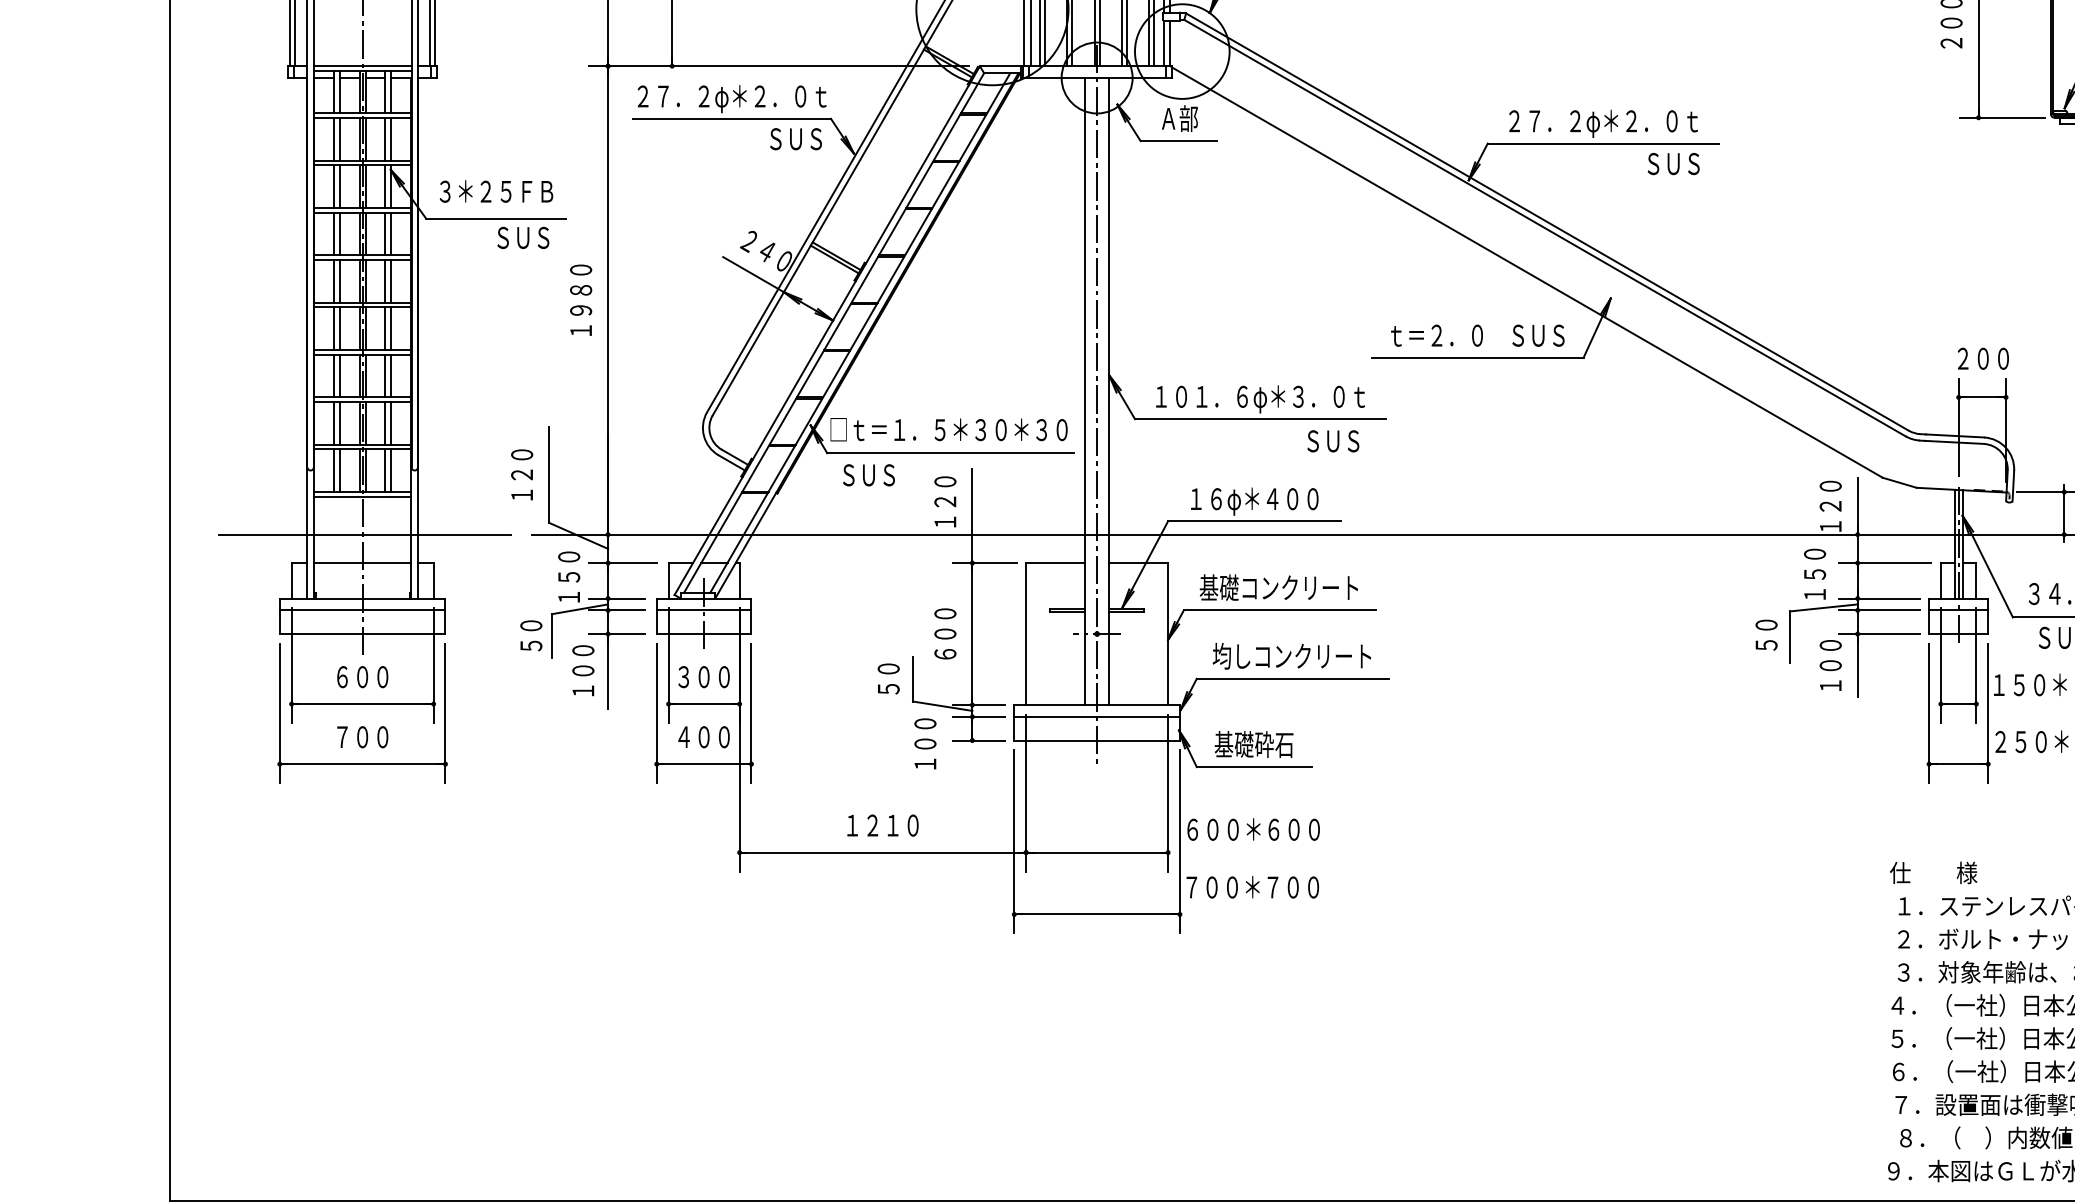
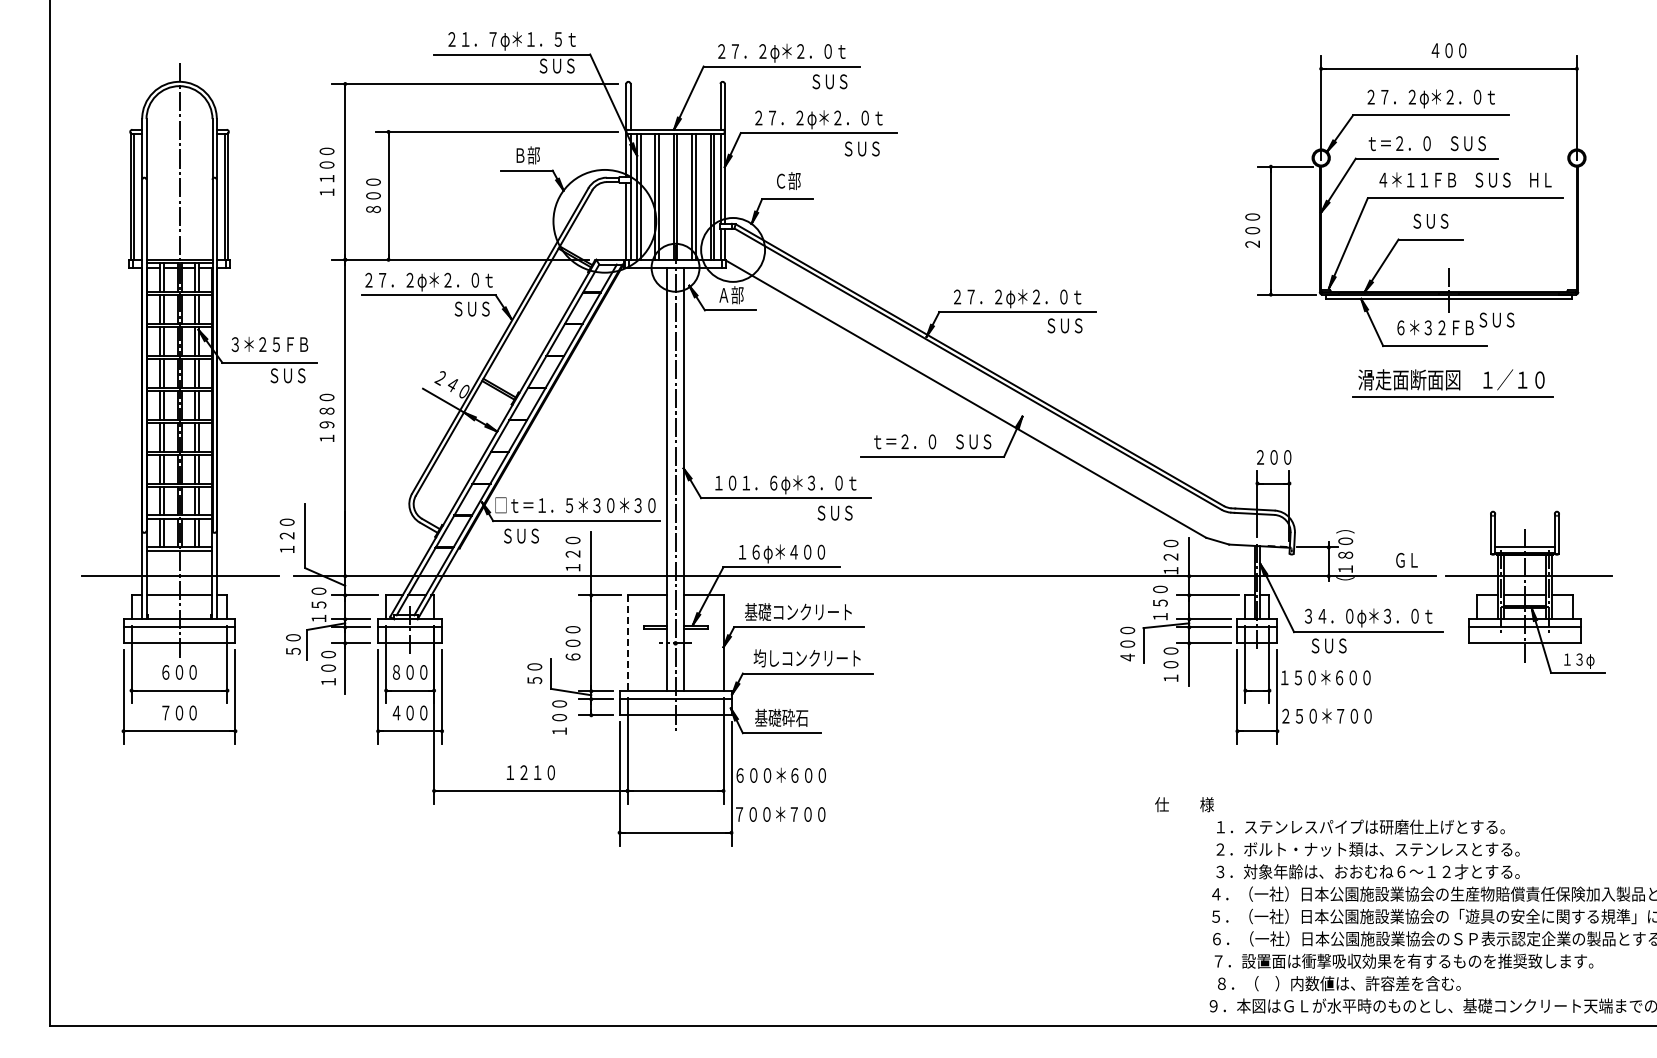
line: (1025, 634) -> (627, 643), solid -> dashed
text: (1766, 634) -> (1127, 643), ５０ -> ４００
text: (683, 677) -> (396, 672), ３００ -> ８００
text: (1933, 872) -> (1184, 804), moved

